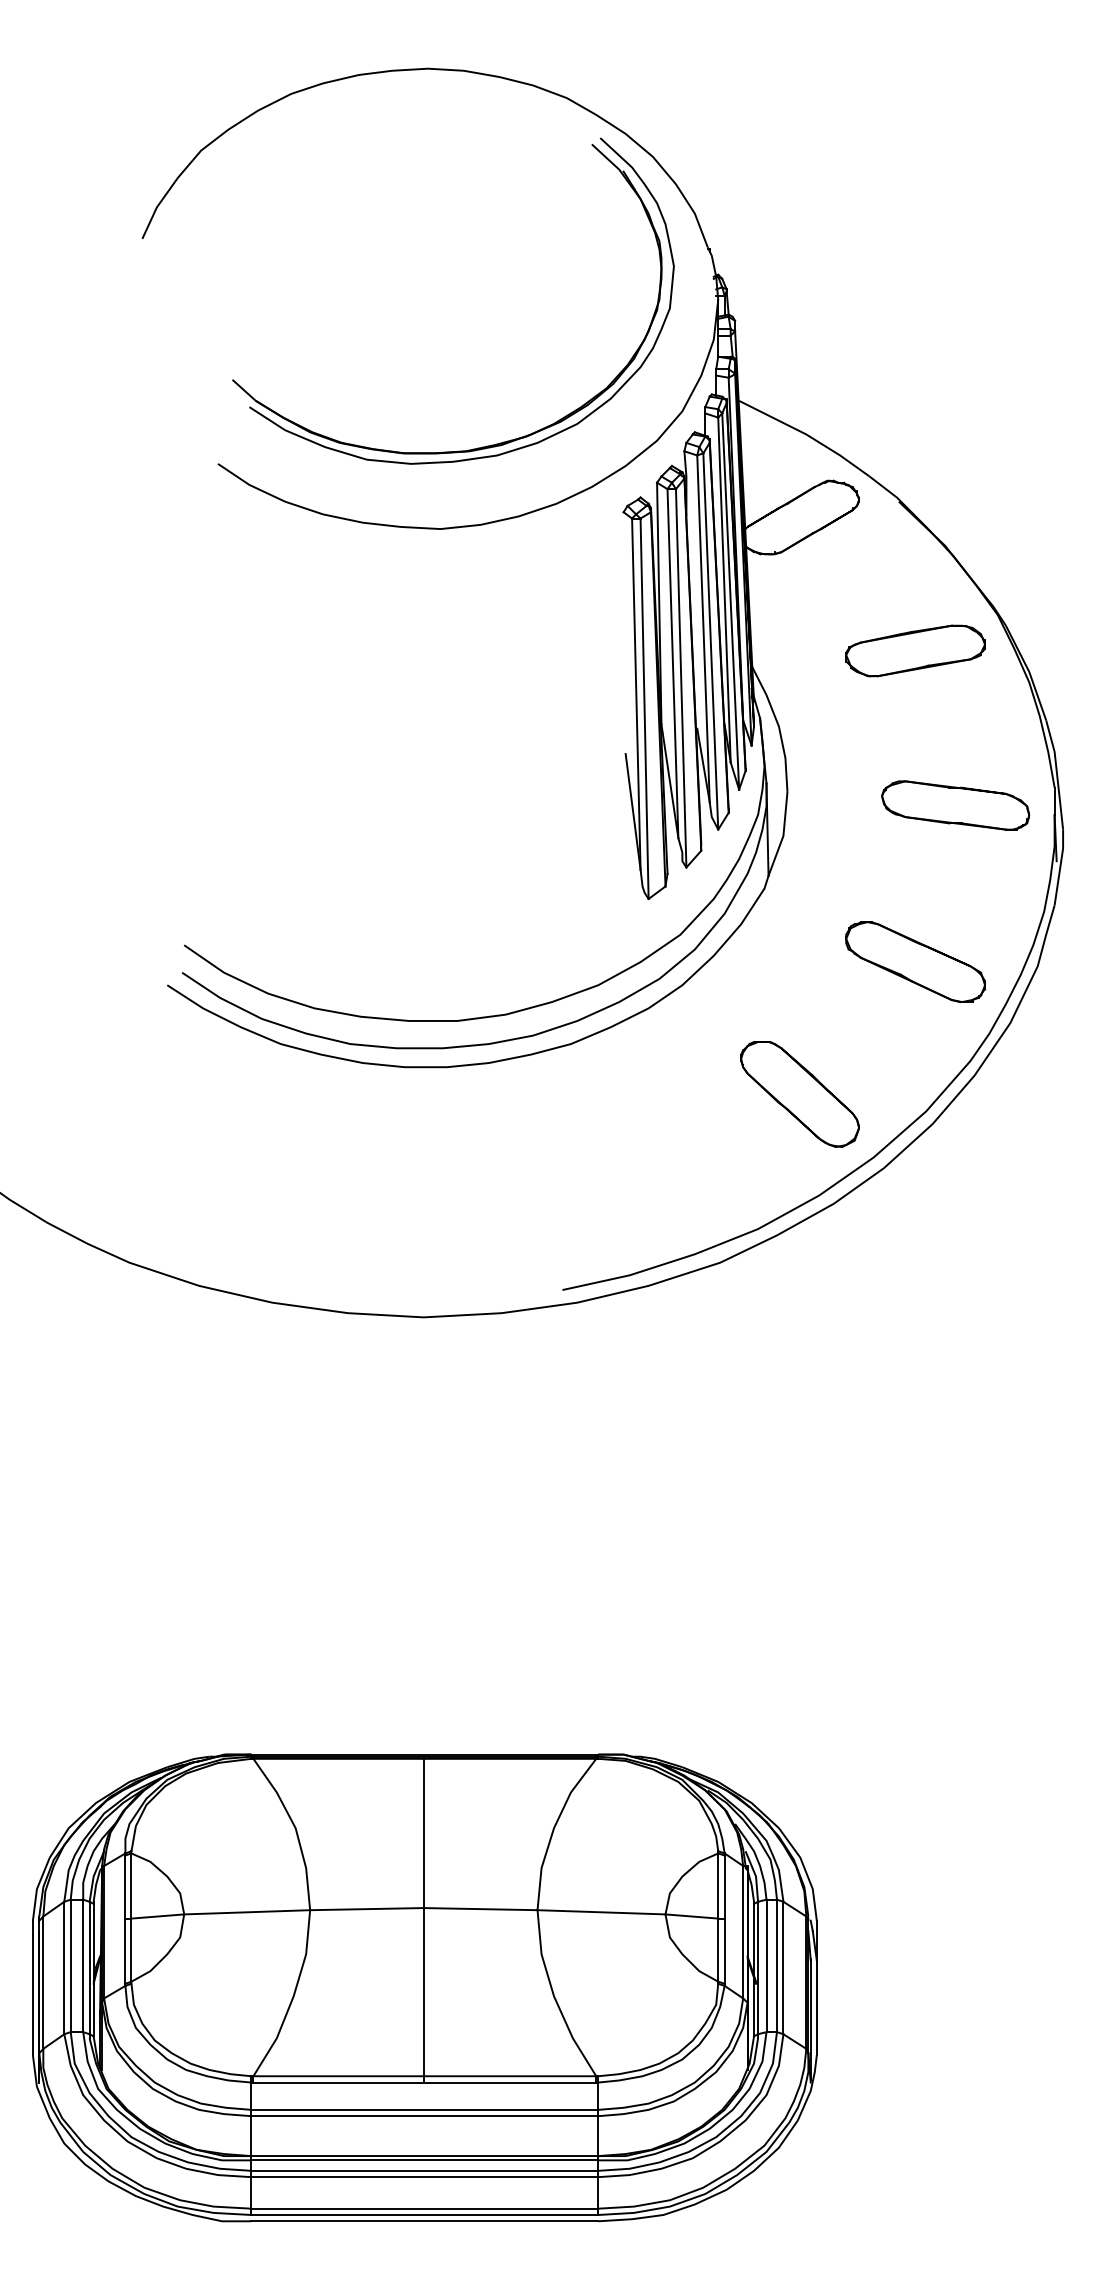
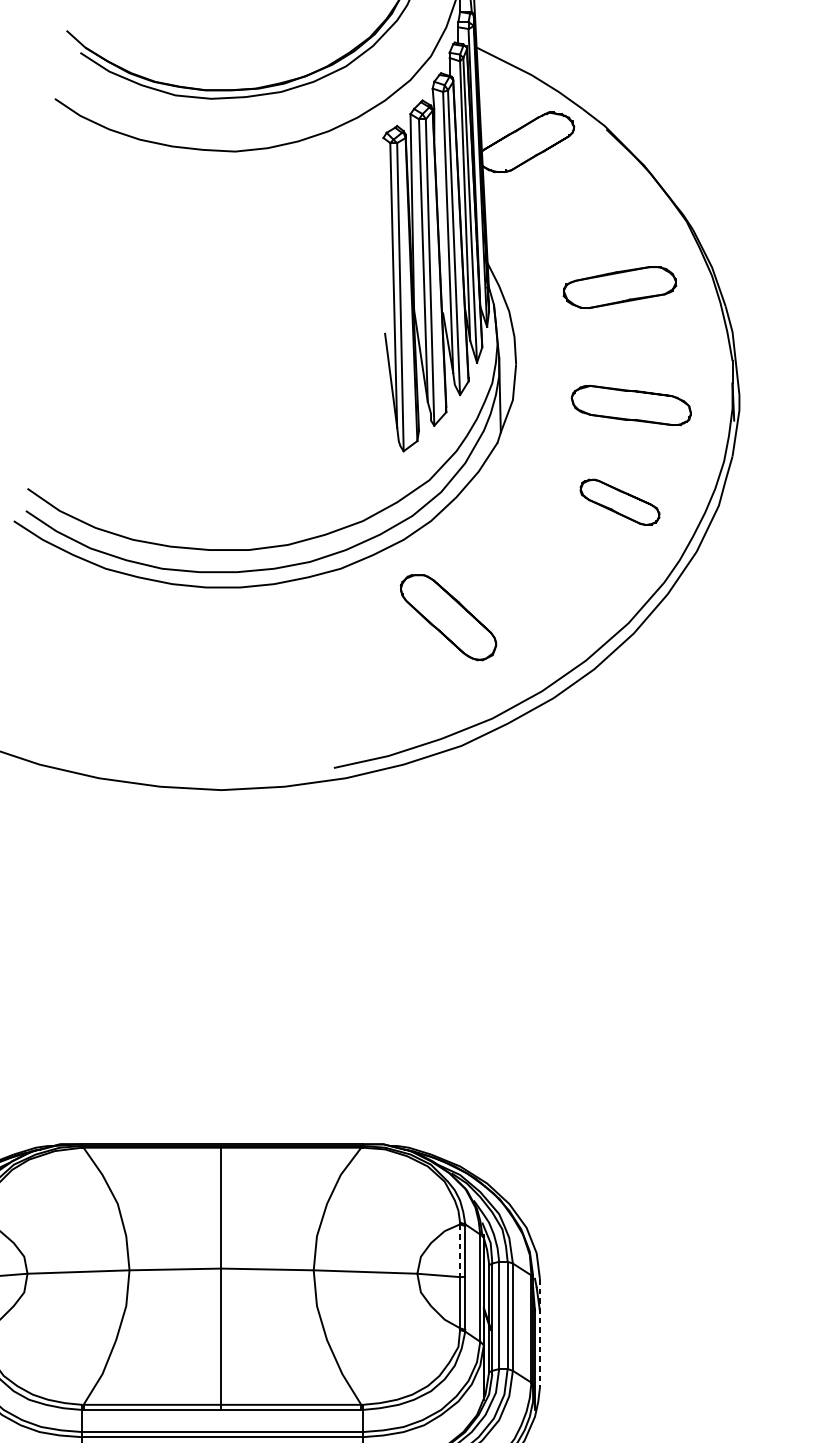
part: (915, 650) -> (619, 287), moved
part: (955, 805) -> (631, 405), moved
part: (915, 961) -> (619, 501), size x0.7
part: (799, 1094) -> (448, 617), moved
line: (718, 1886) -> (460, 1251), solid -> dashed
line: (816, 1988) -> (539, 1333), solid -> dashed

